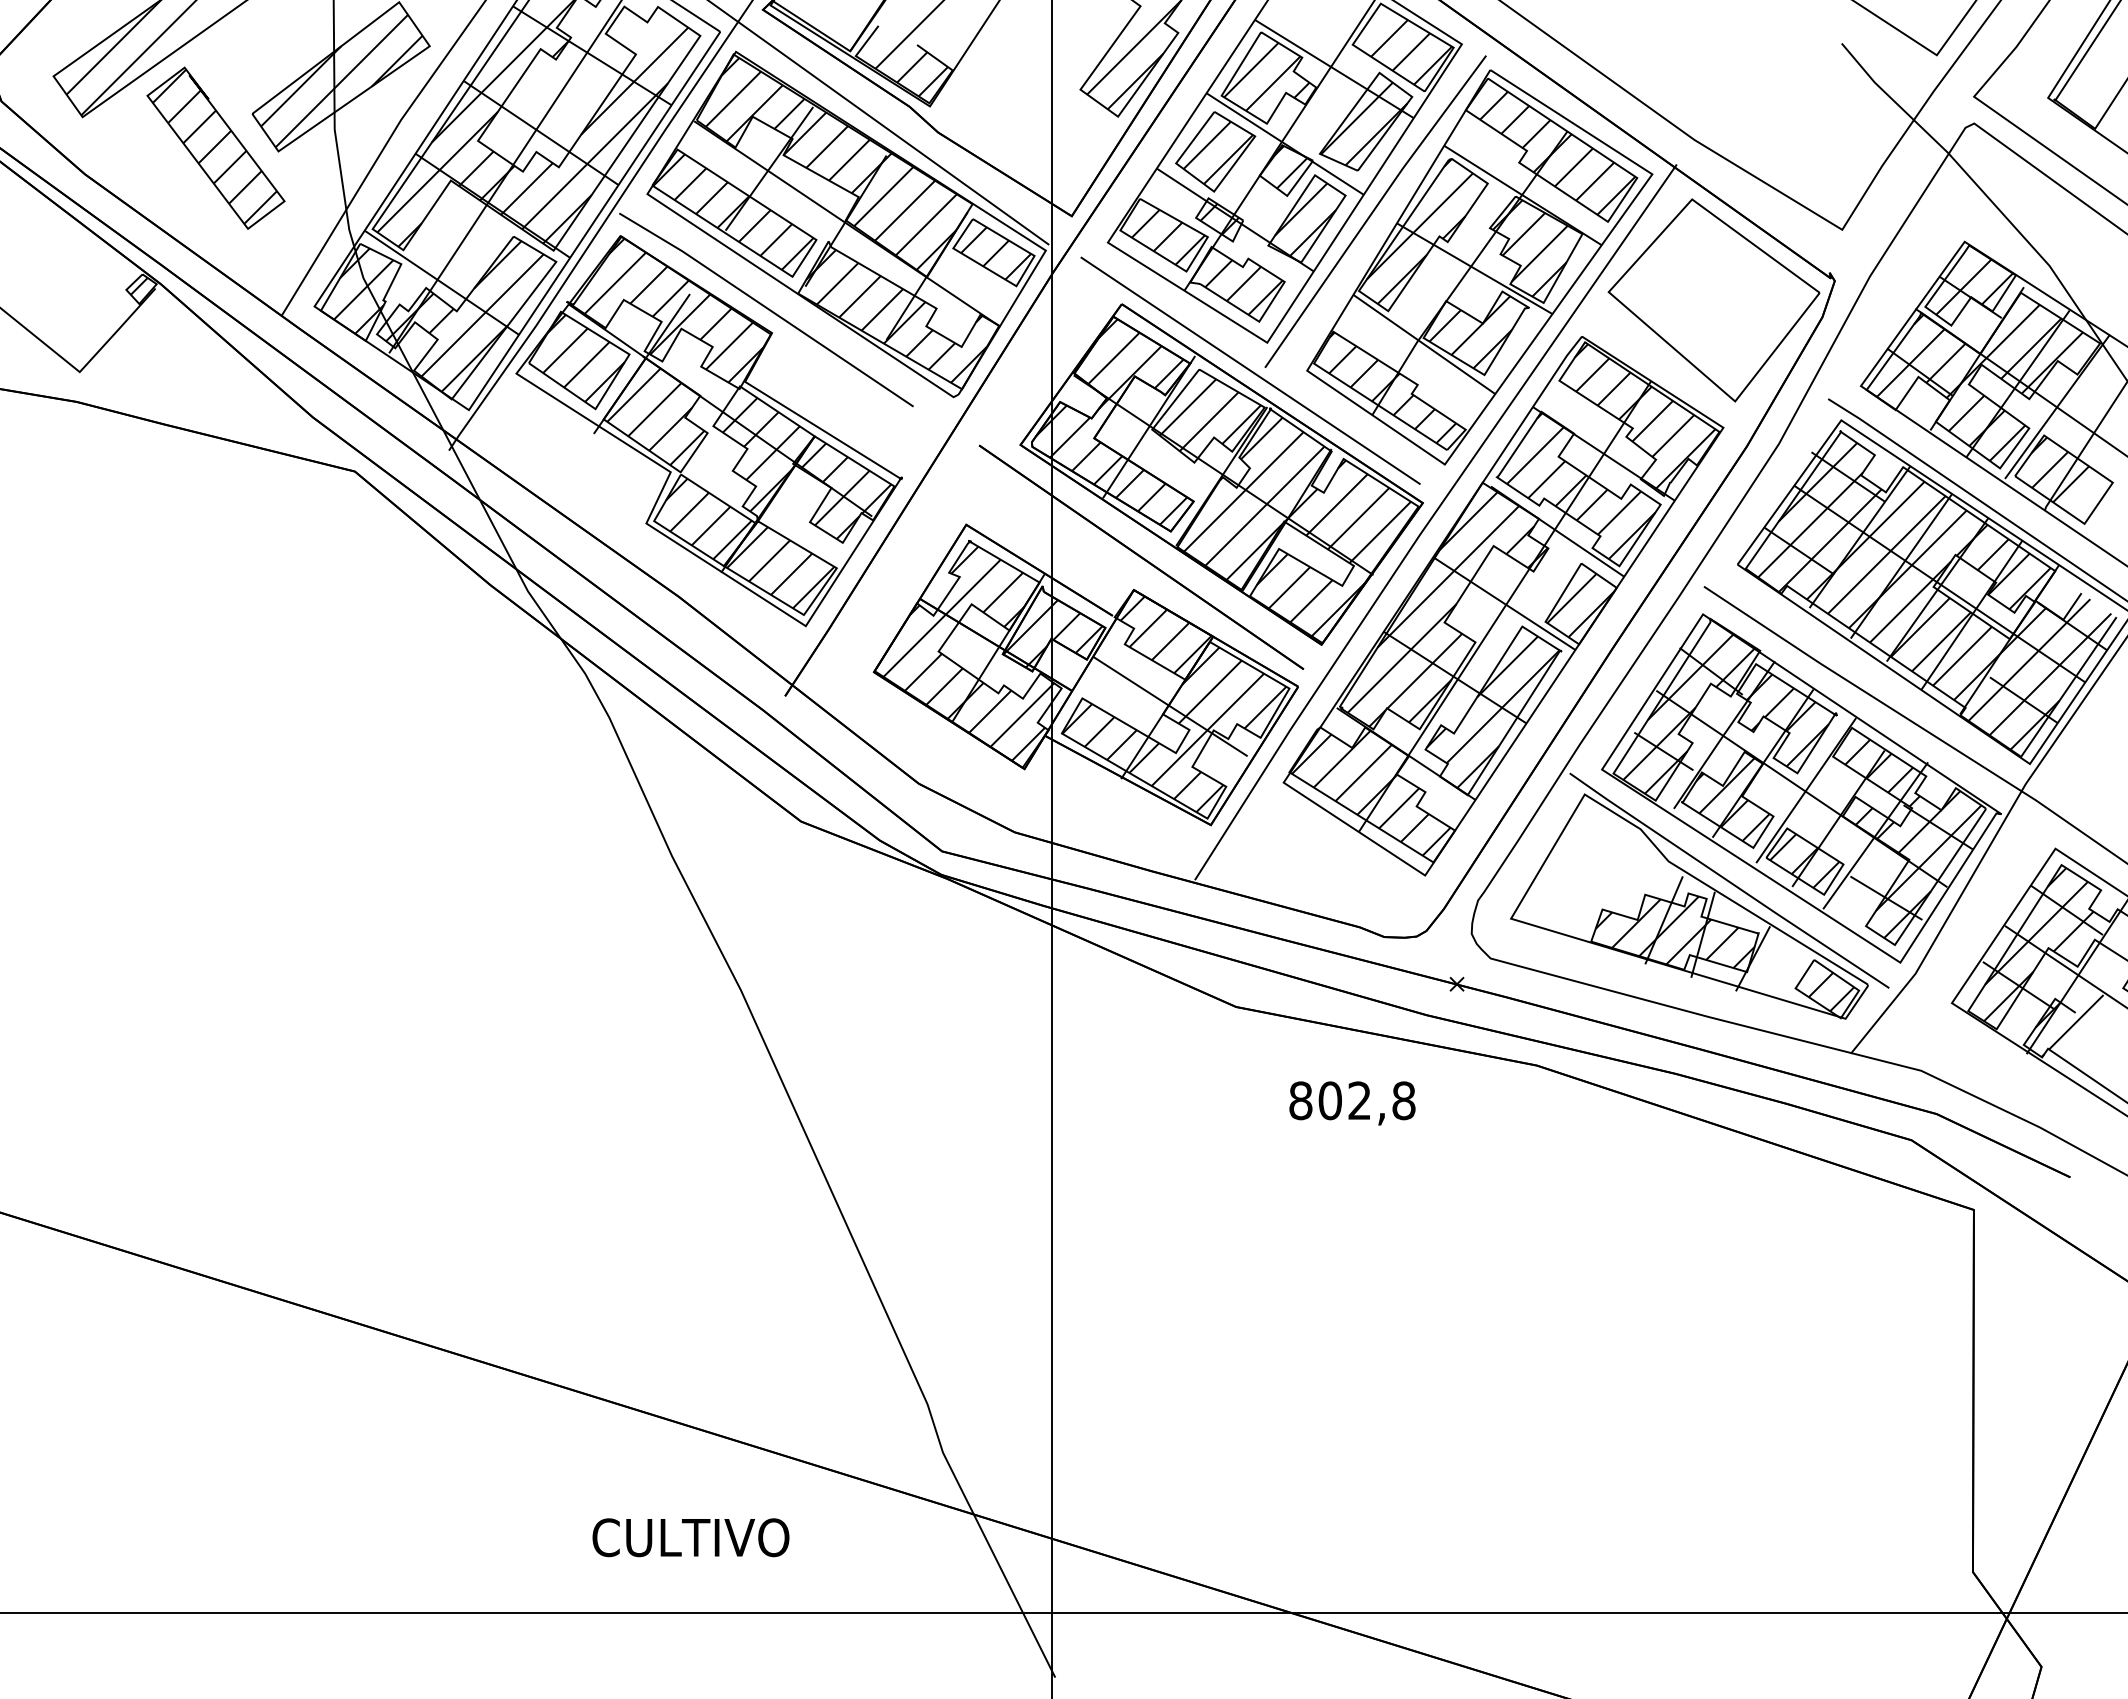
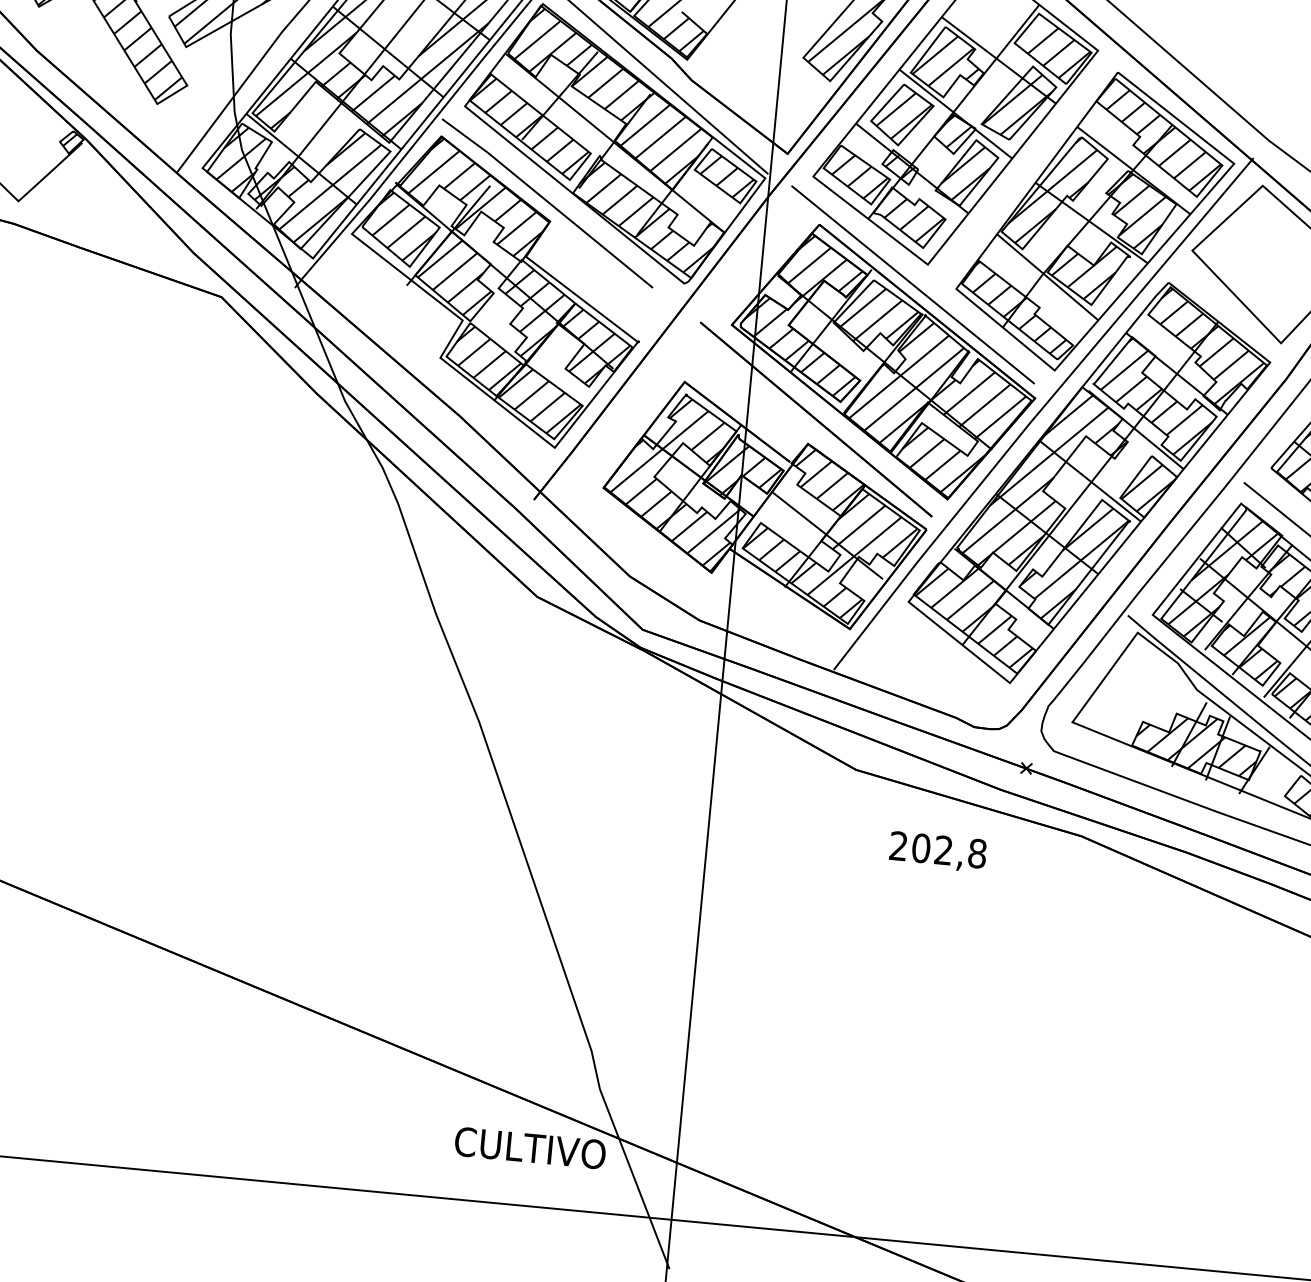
line: (1374, 211) -> (1019, 172), removed
text: (1300, 1100) -> (898, 845), 802,8 -> 202,8
text: (690, 1537) -> (530, 1147), moved

